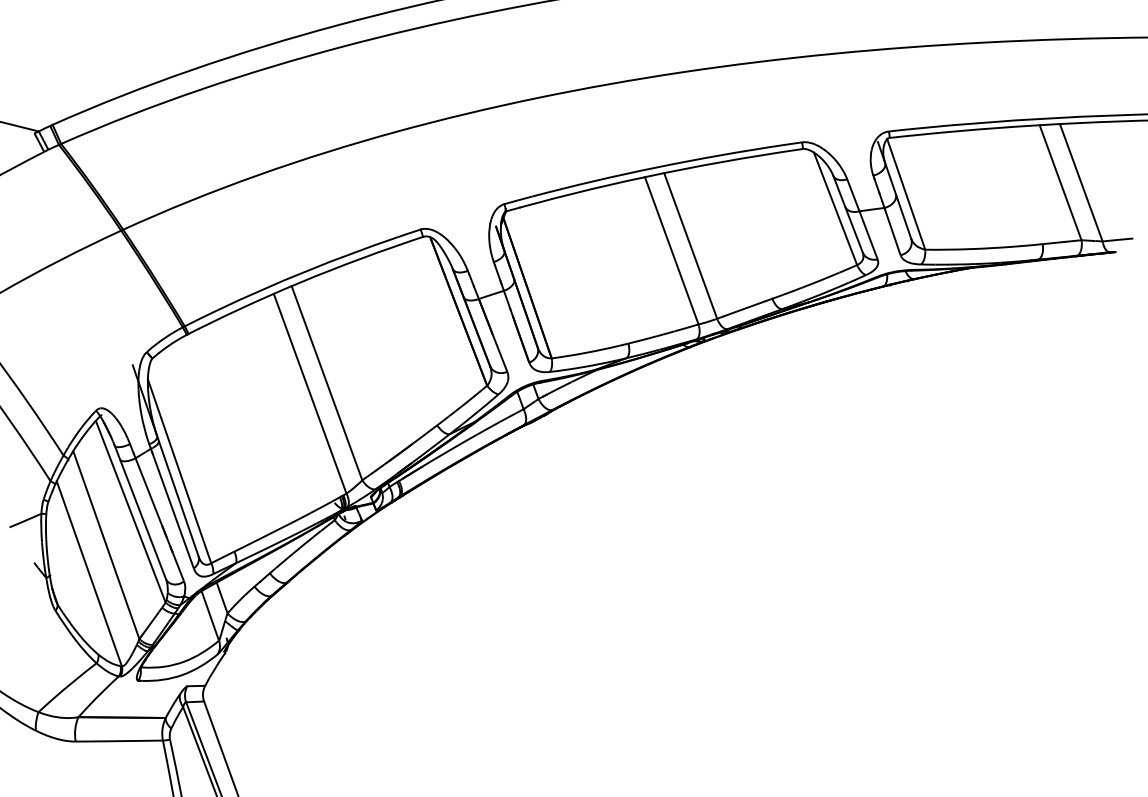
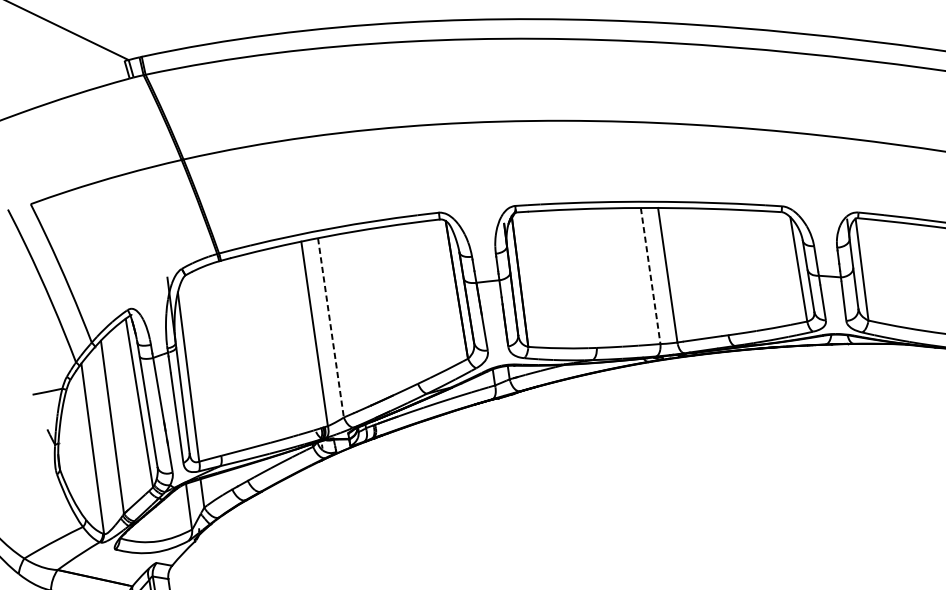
line: (671, 251) -> (650, 276), solid -> dashed
line: (327, 383) -> (331, 328), solid -> dashed

